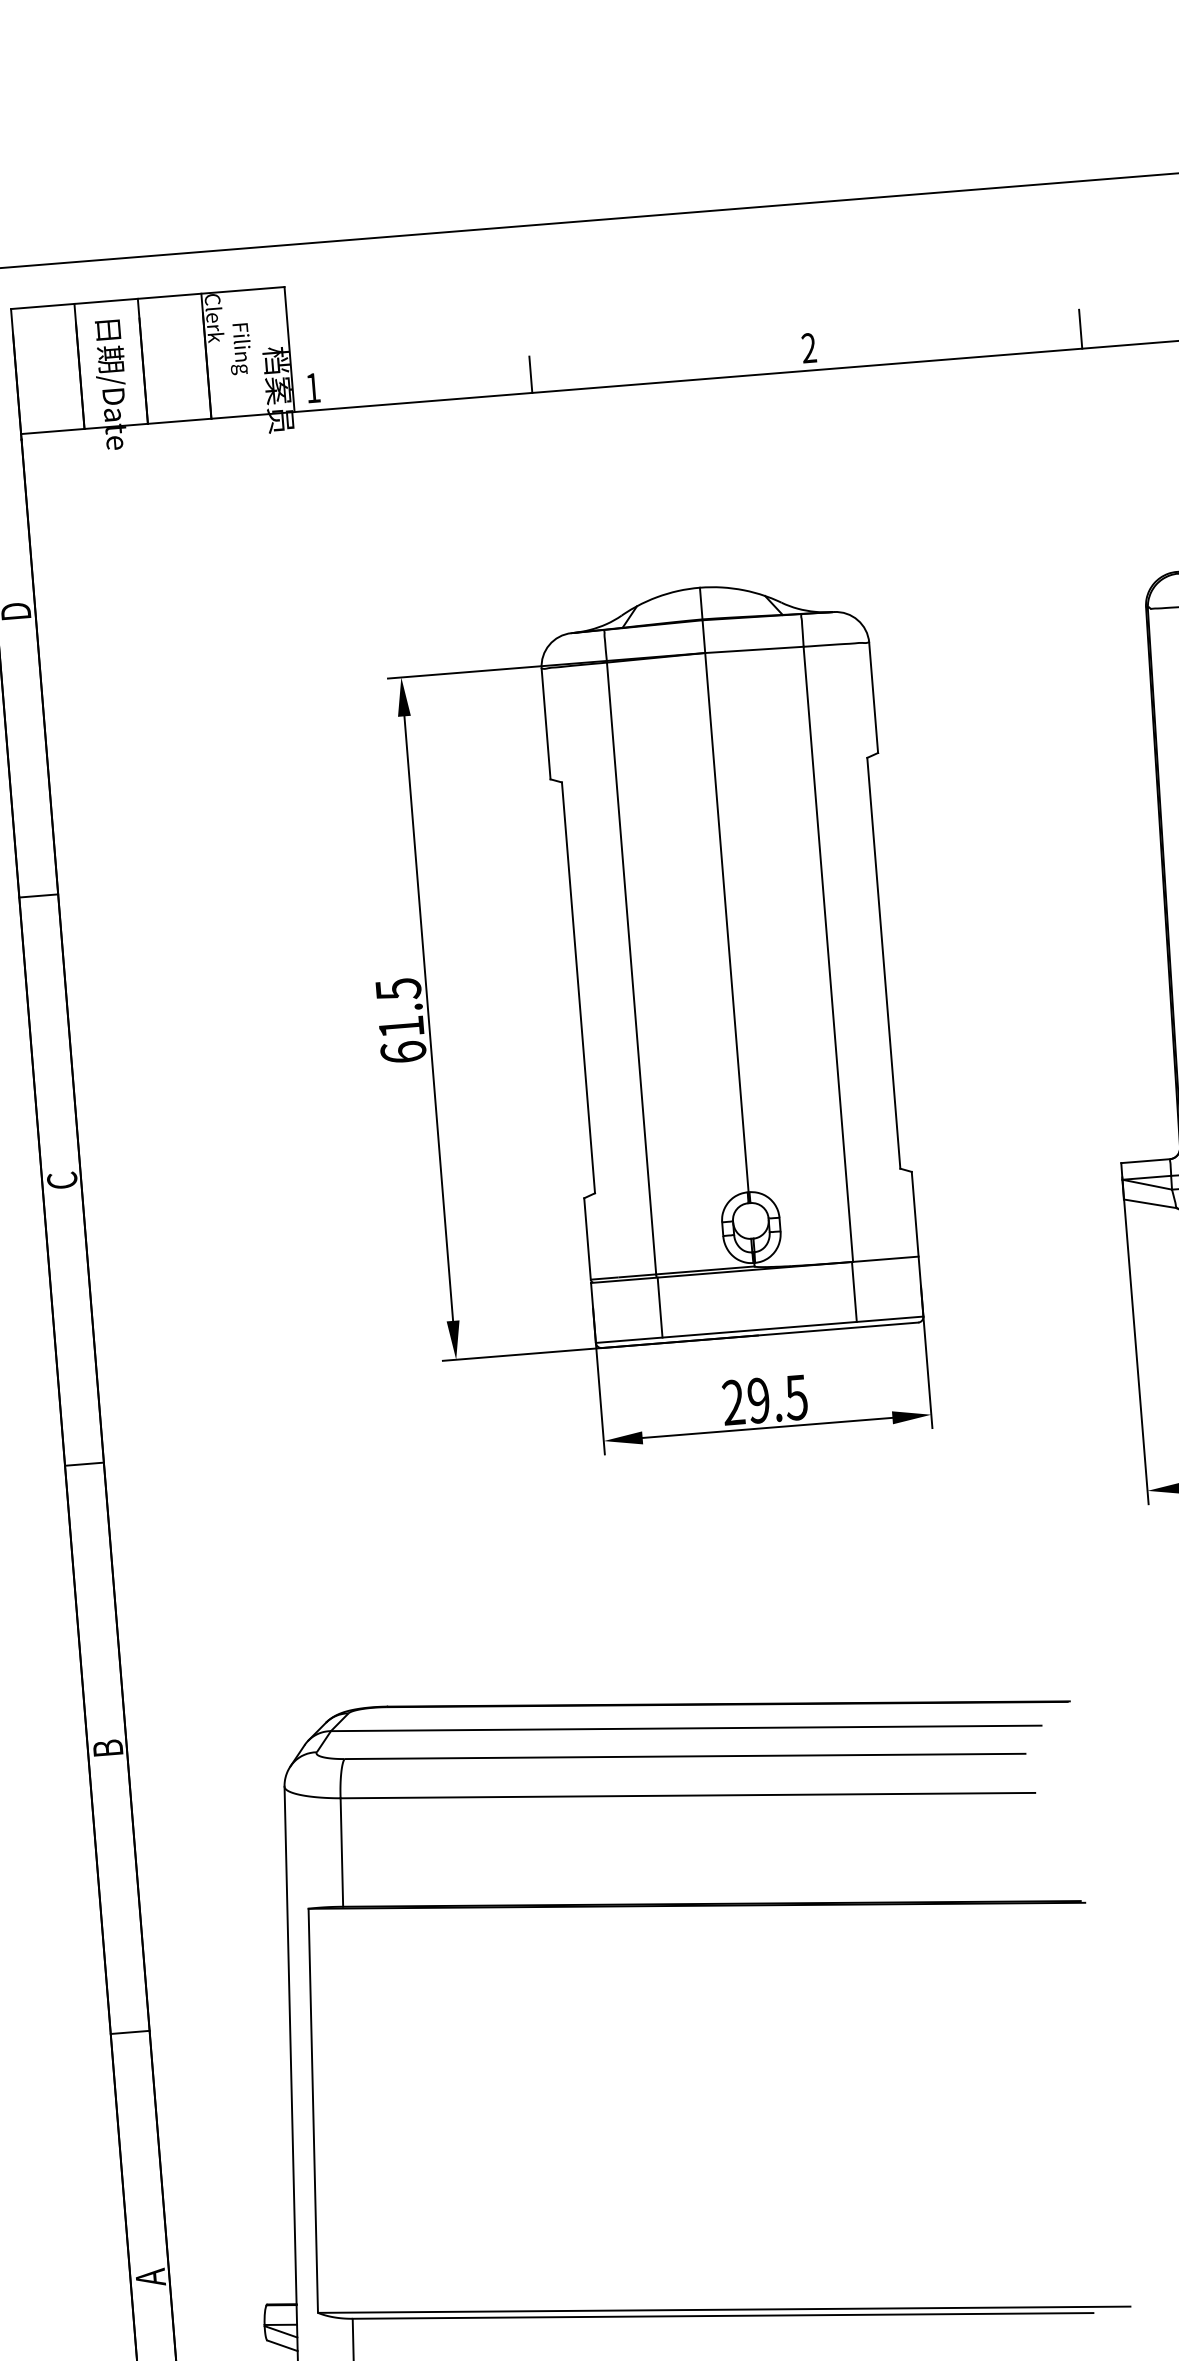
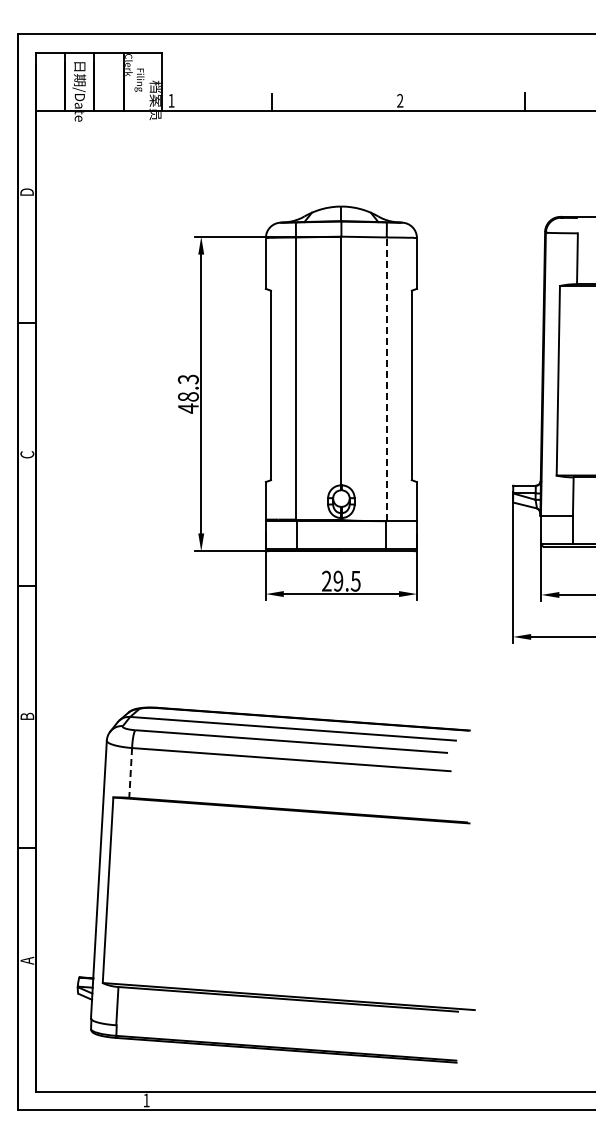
line: (827, 954) -> (386, 379), solid -> dashed
text: (398, 1019) -> (187, 393), 61.5 -> 48.3
line: (341, 1851) -> (130, 772), solid -> dashed

